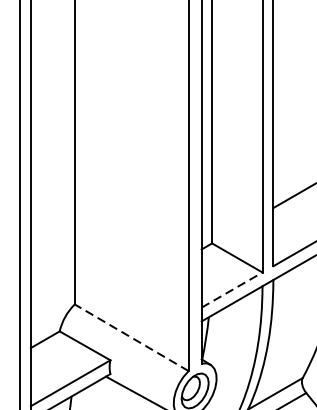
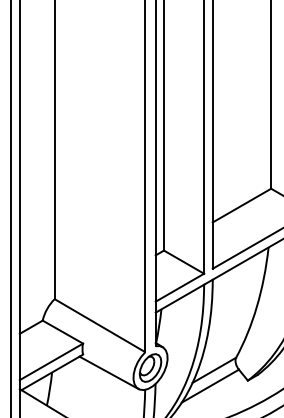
line: (231, 289) -> (179, 287), dashed -> solid
line: (132, 337) -> (100, 325), dashed -> solid

